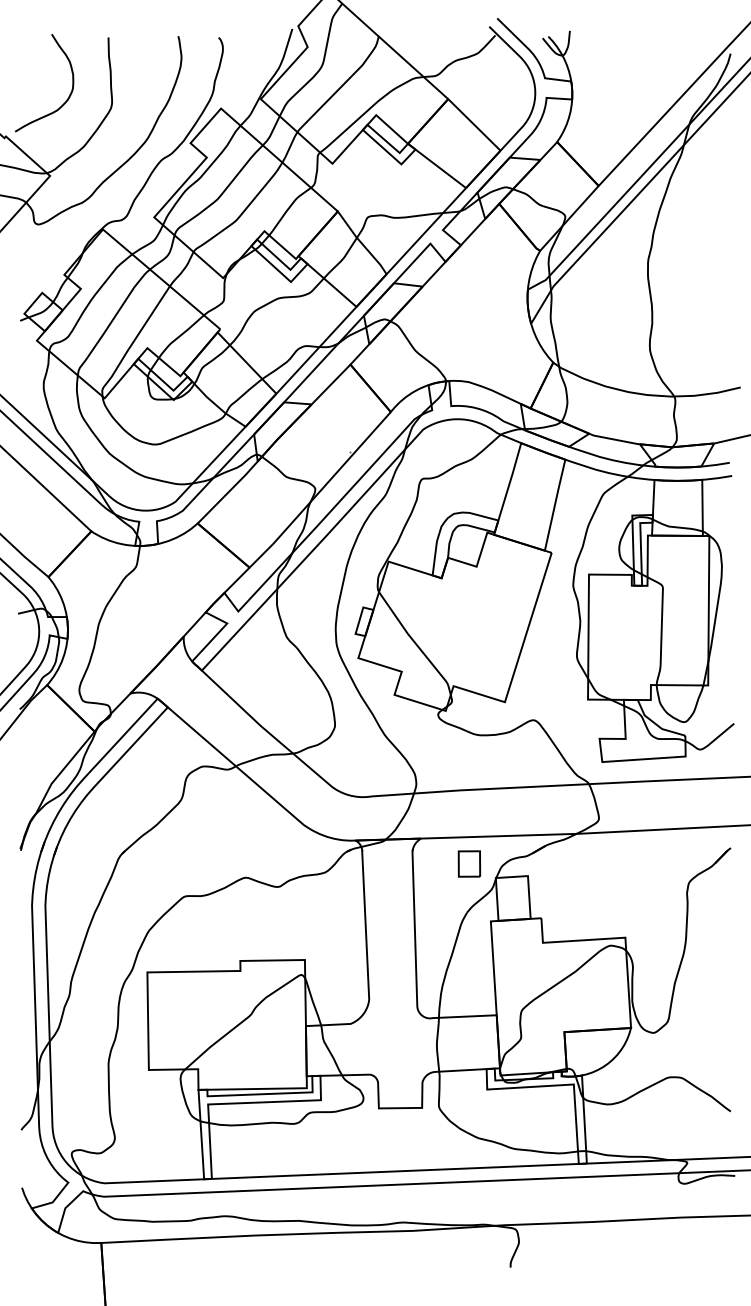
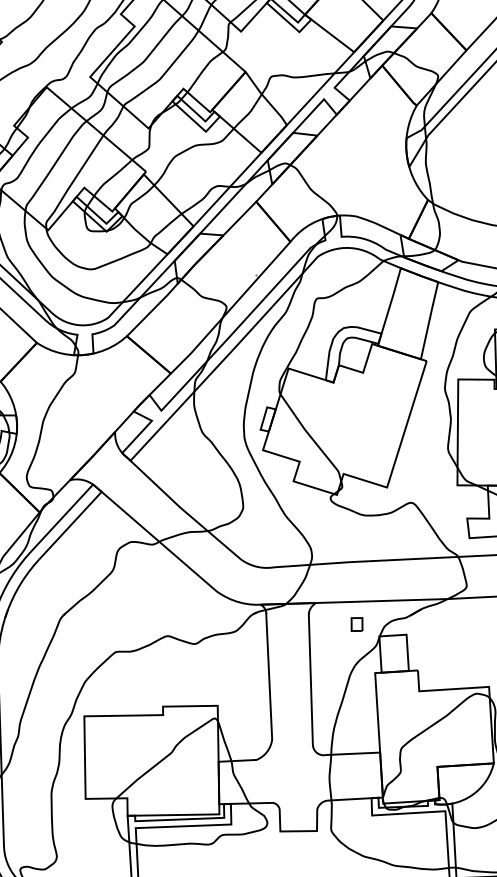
part: (469, 863) -> (357, 624), size x0.6

